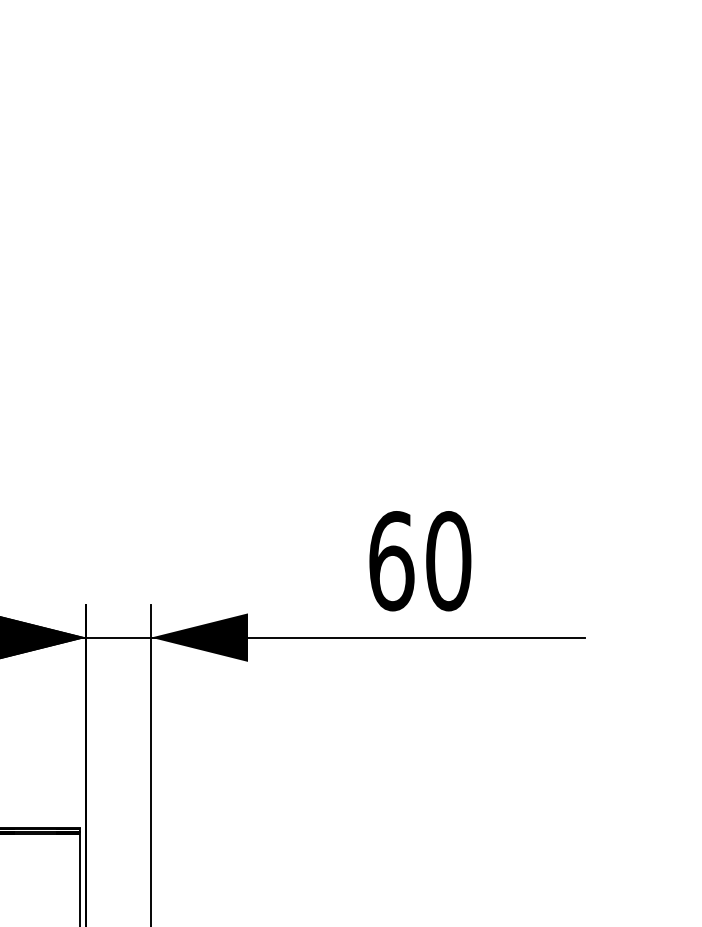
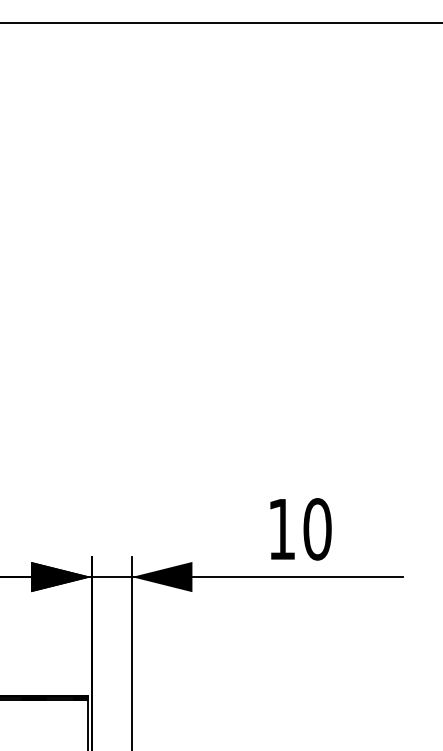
text: (392, 561) -> (282, 529), 60 -> 10

